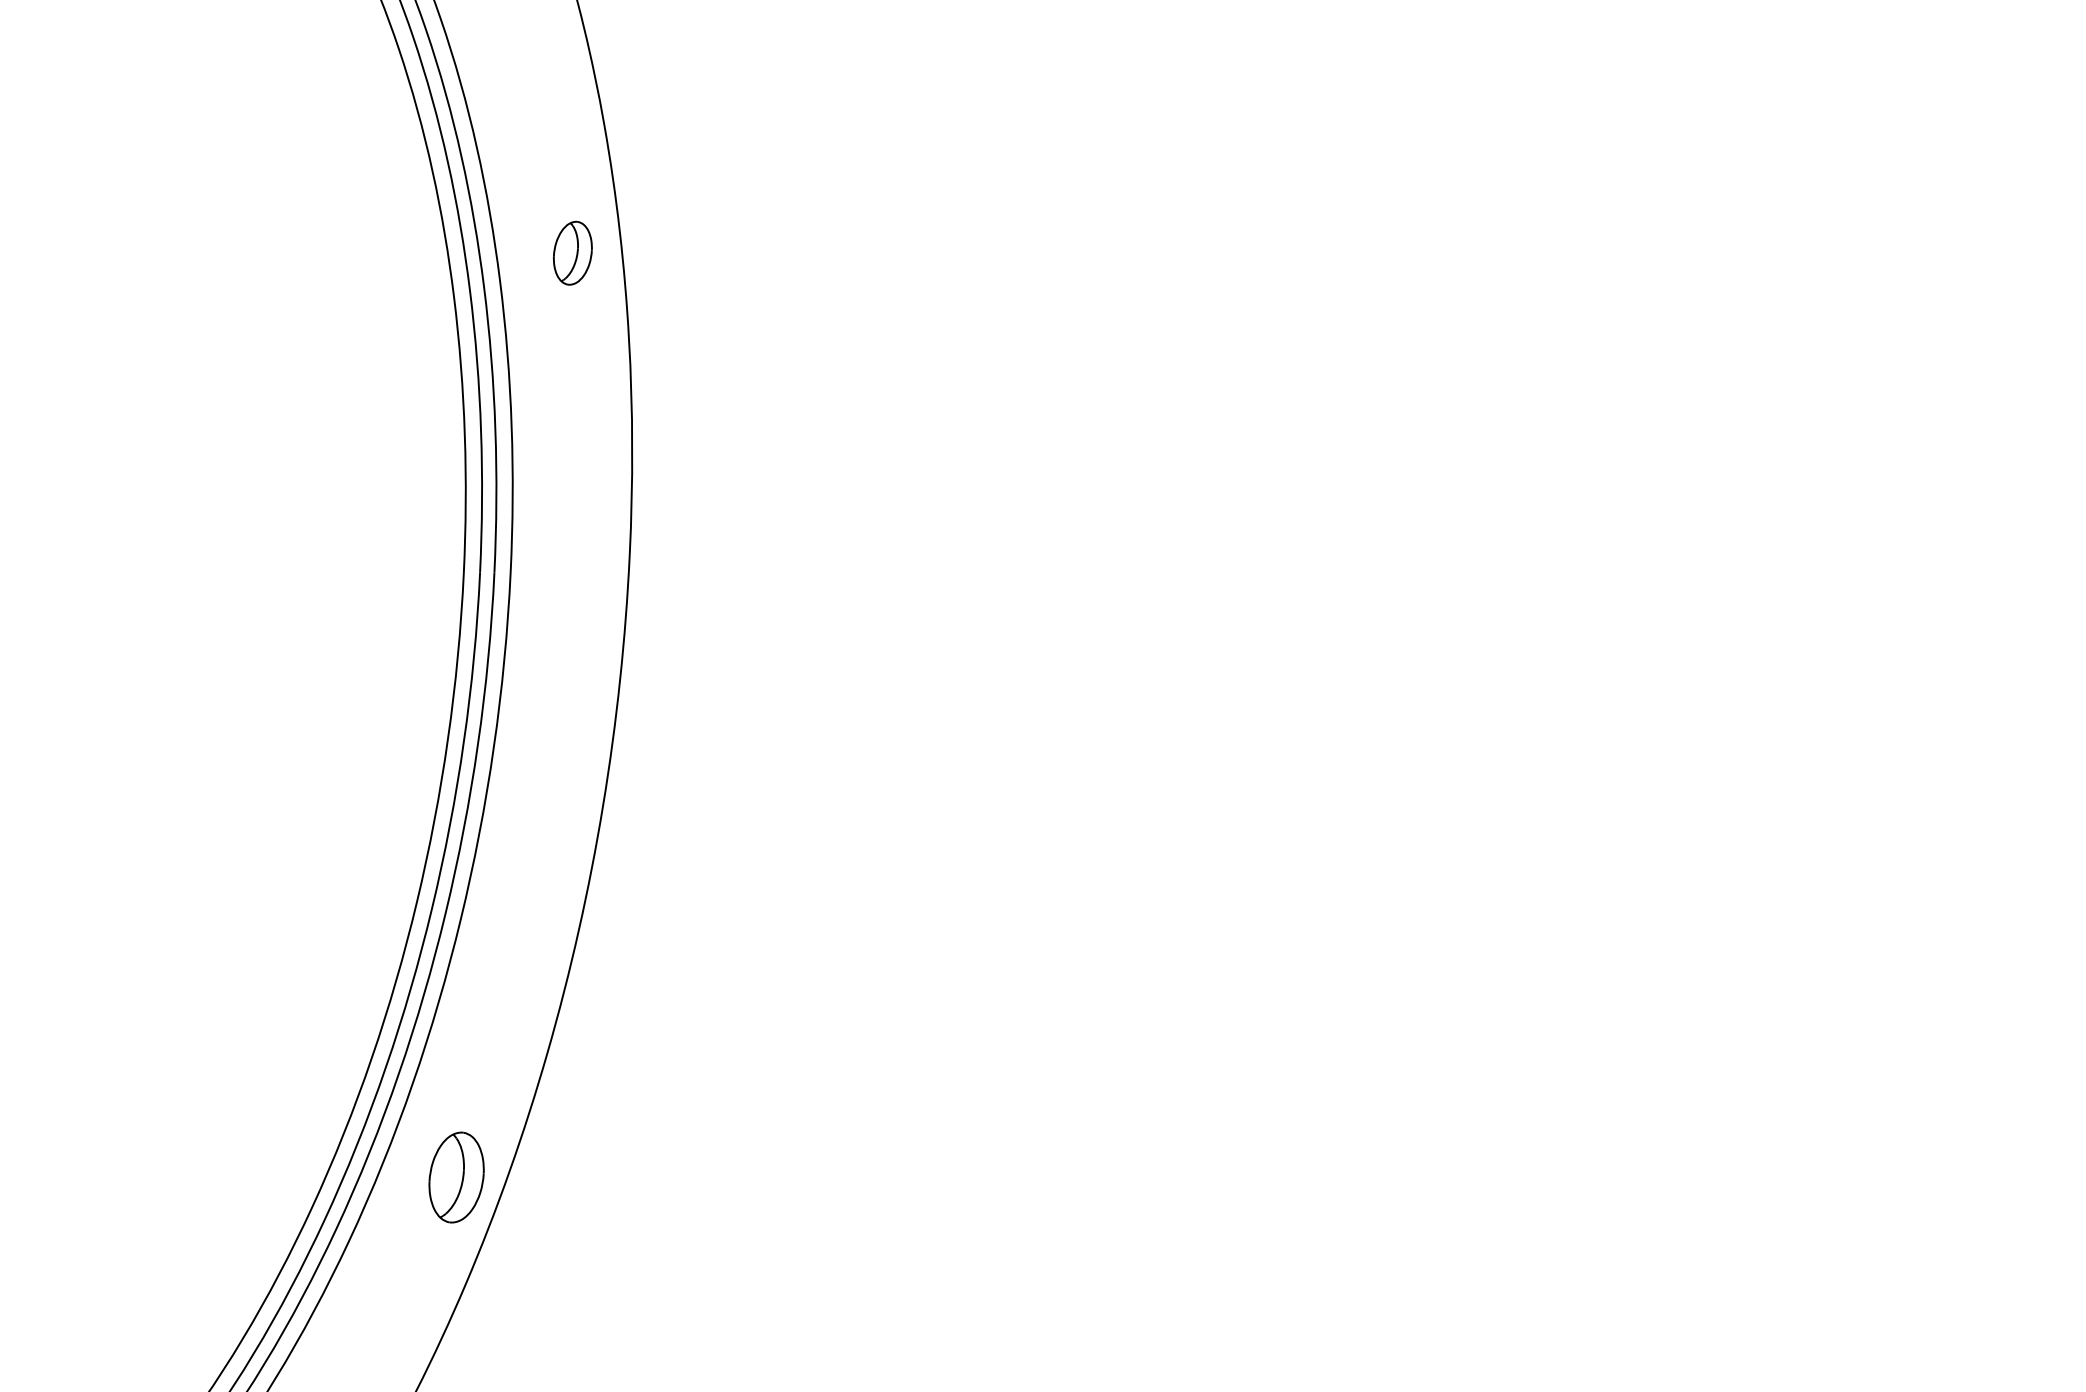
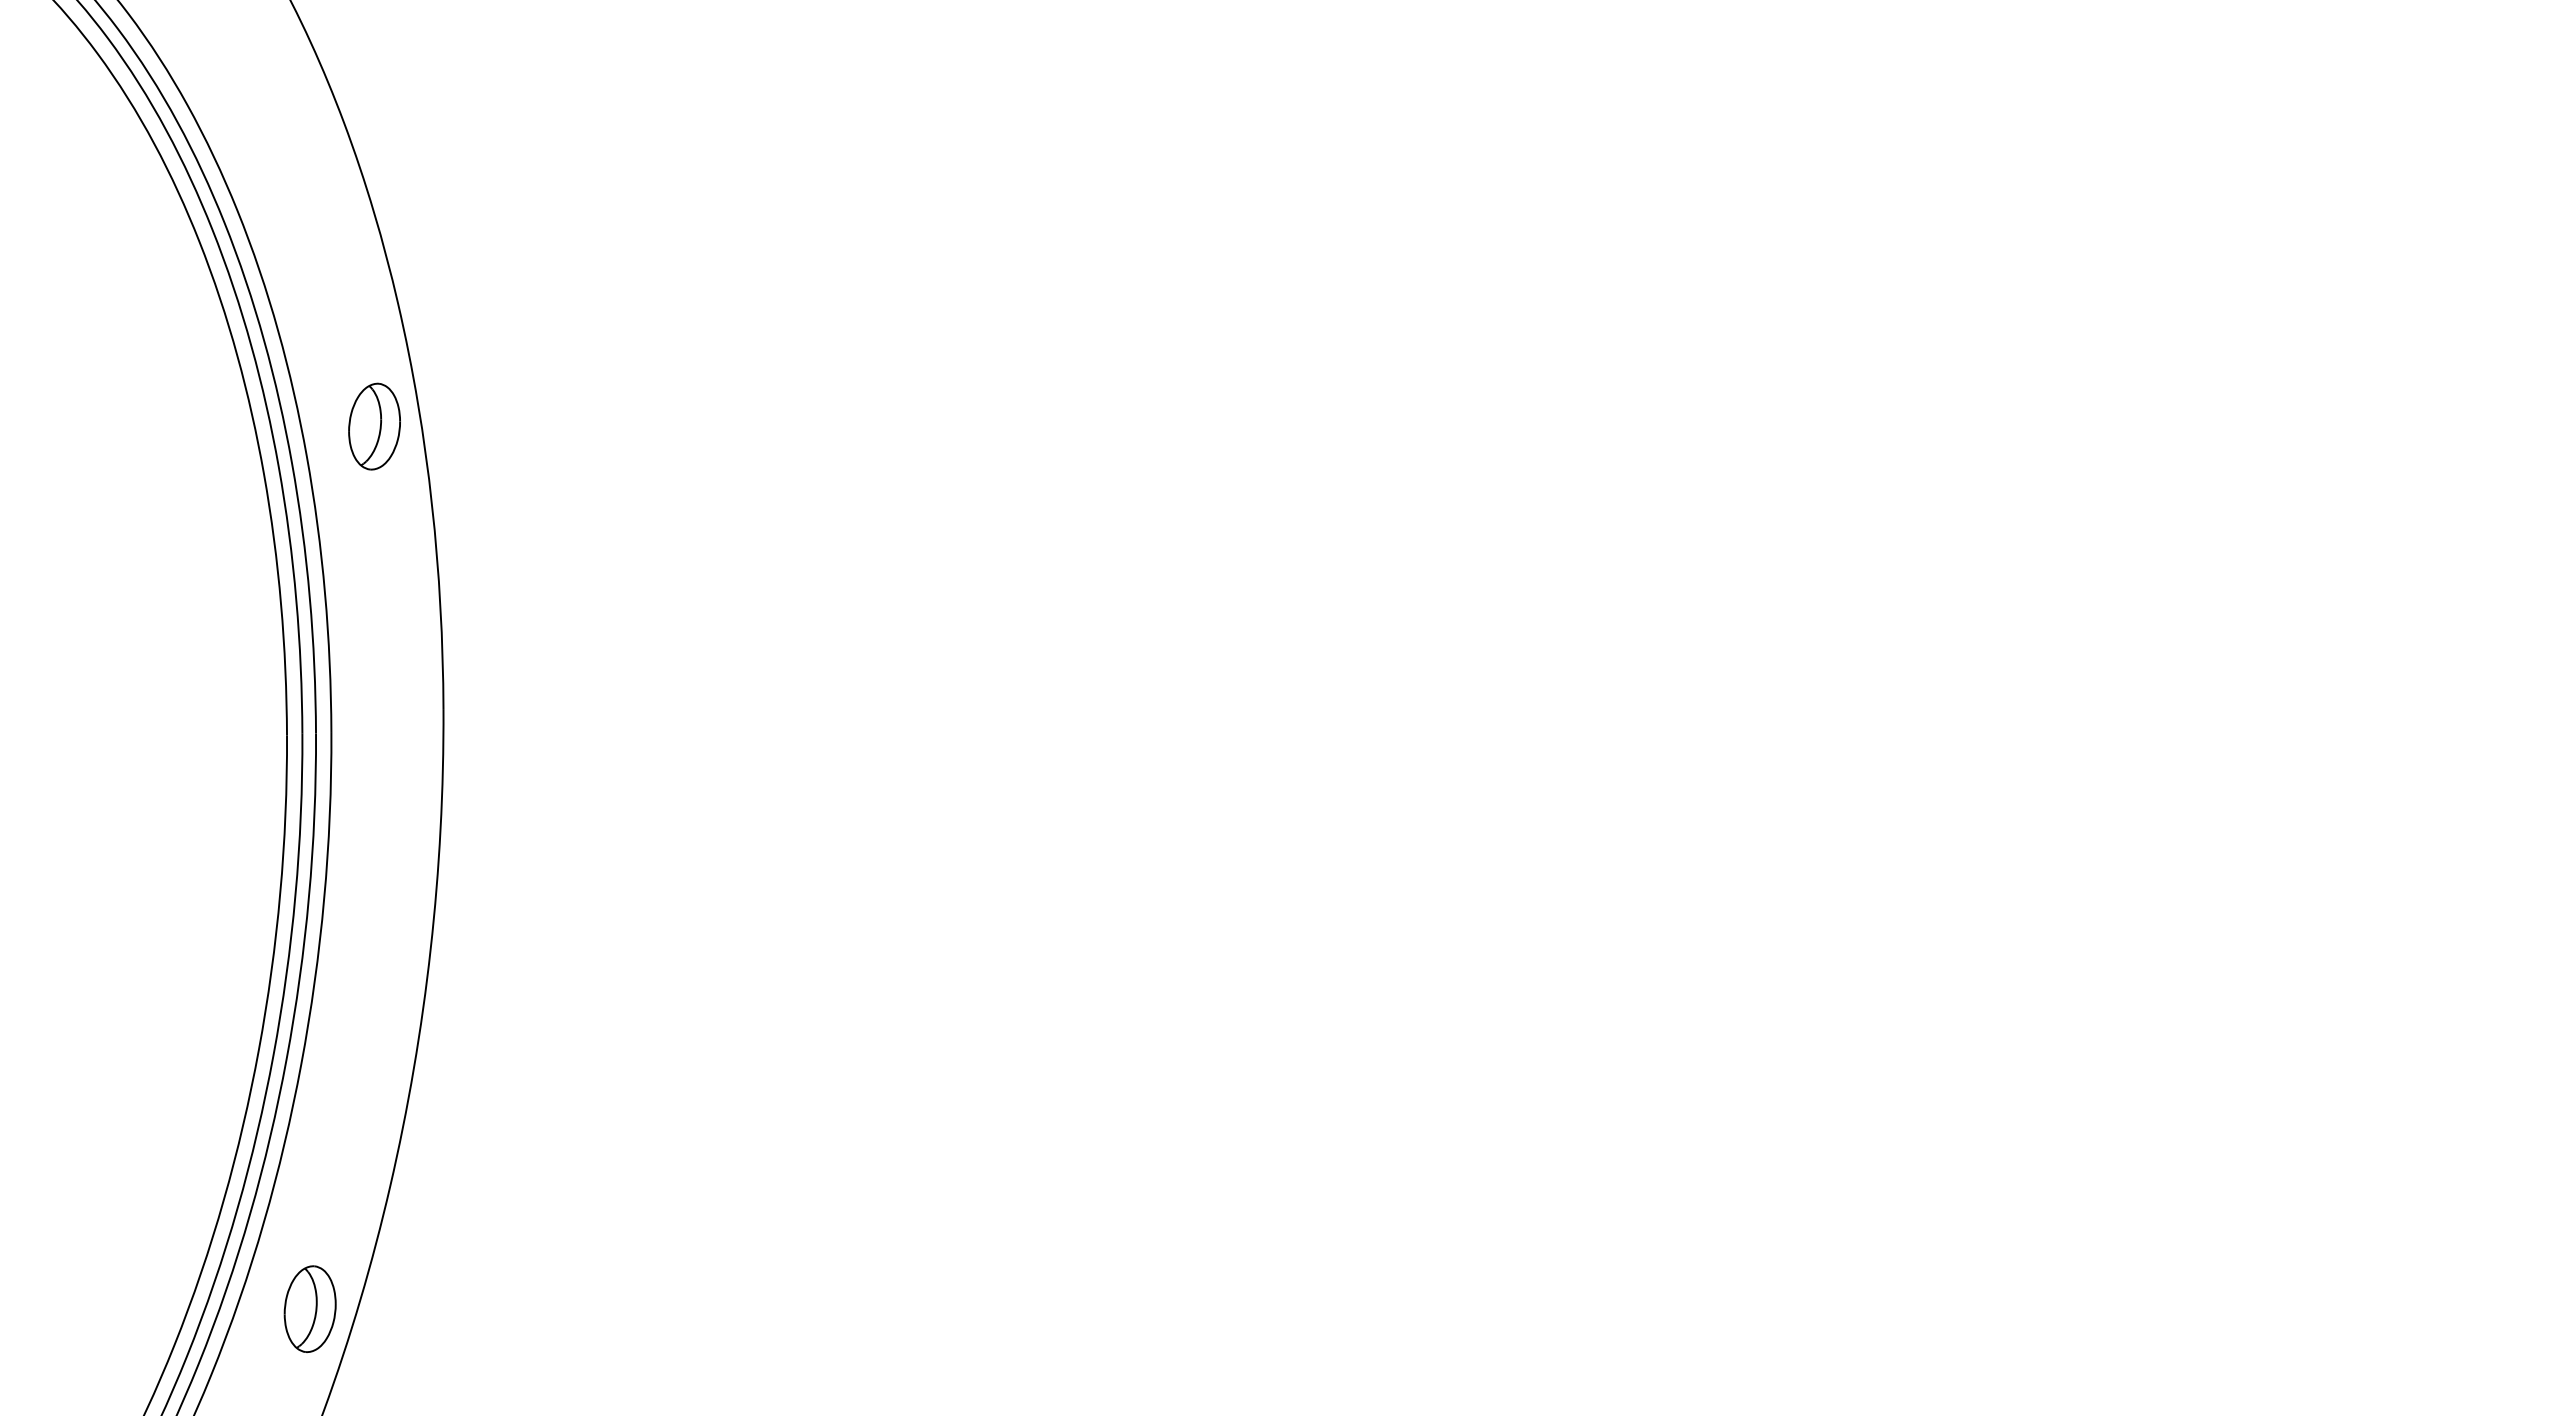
part: (572, 253) -> (374, 426), size x1.43

